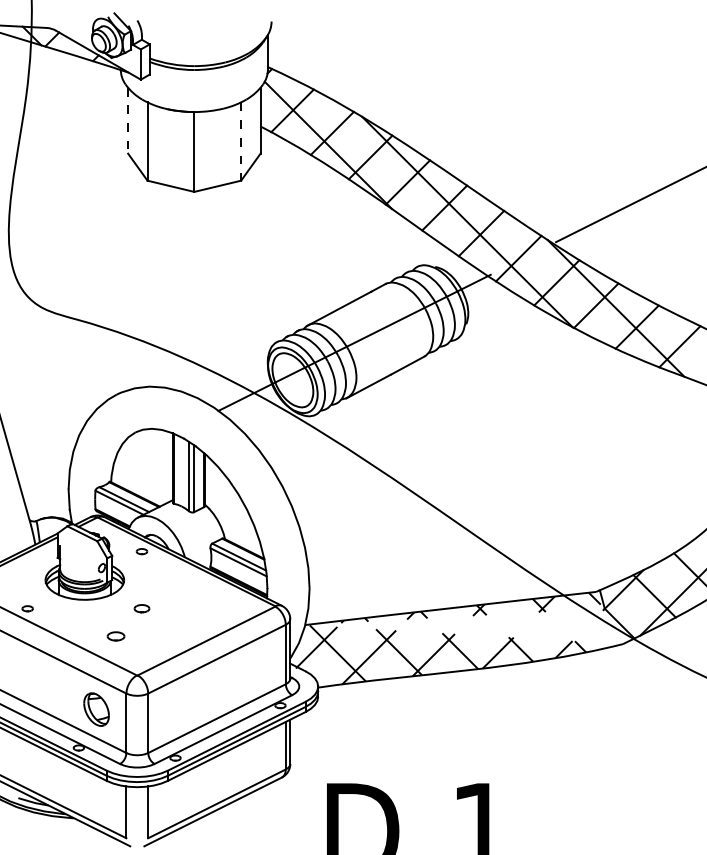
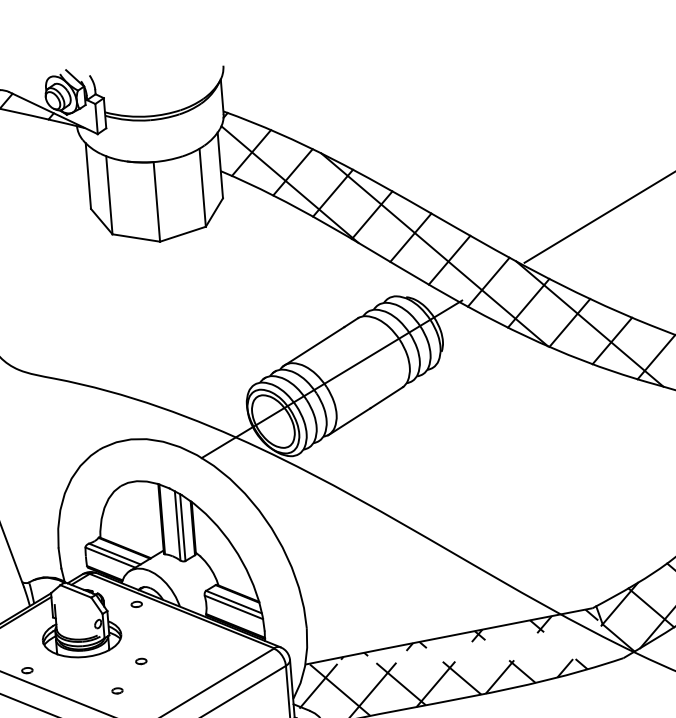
line: (128, 120) -> (88, 175), dashed -> solid
line: (241, 142) -> (203, 188), dashed -> solid
part: (141, 608) -> (140, 661), size x0.71
part: (115, 635) -> (117, 690), size x0.62

